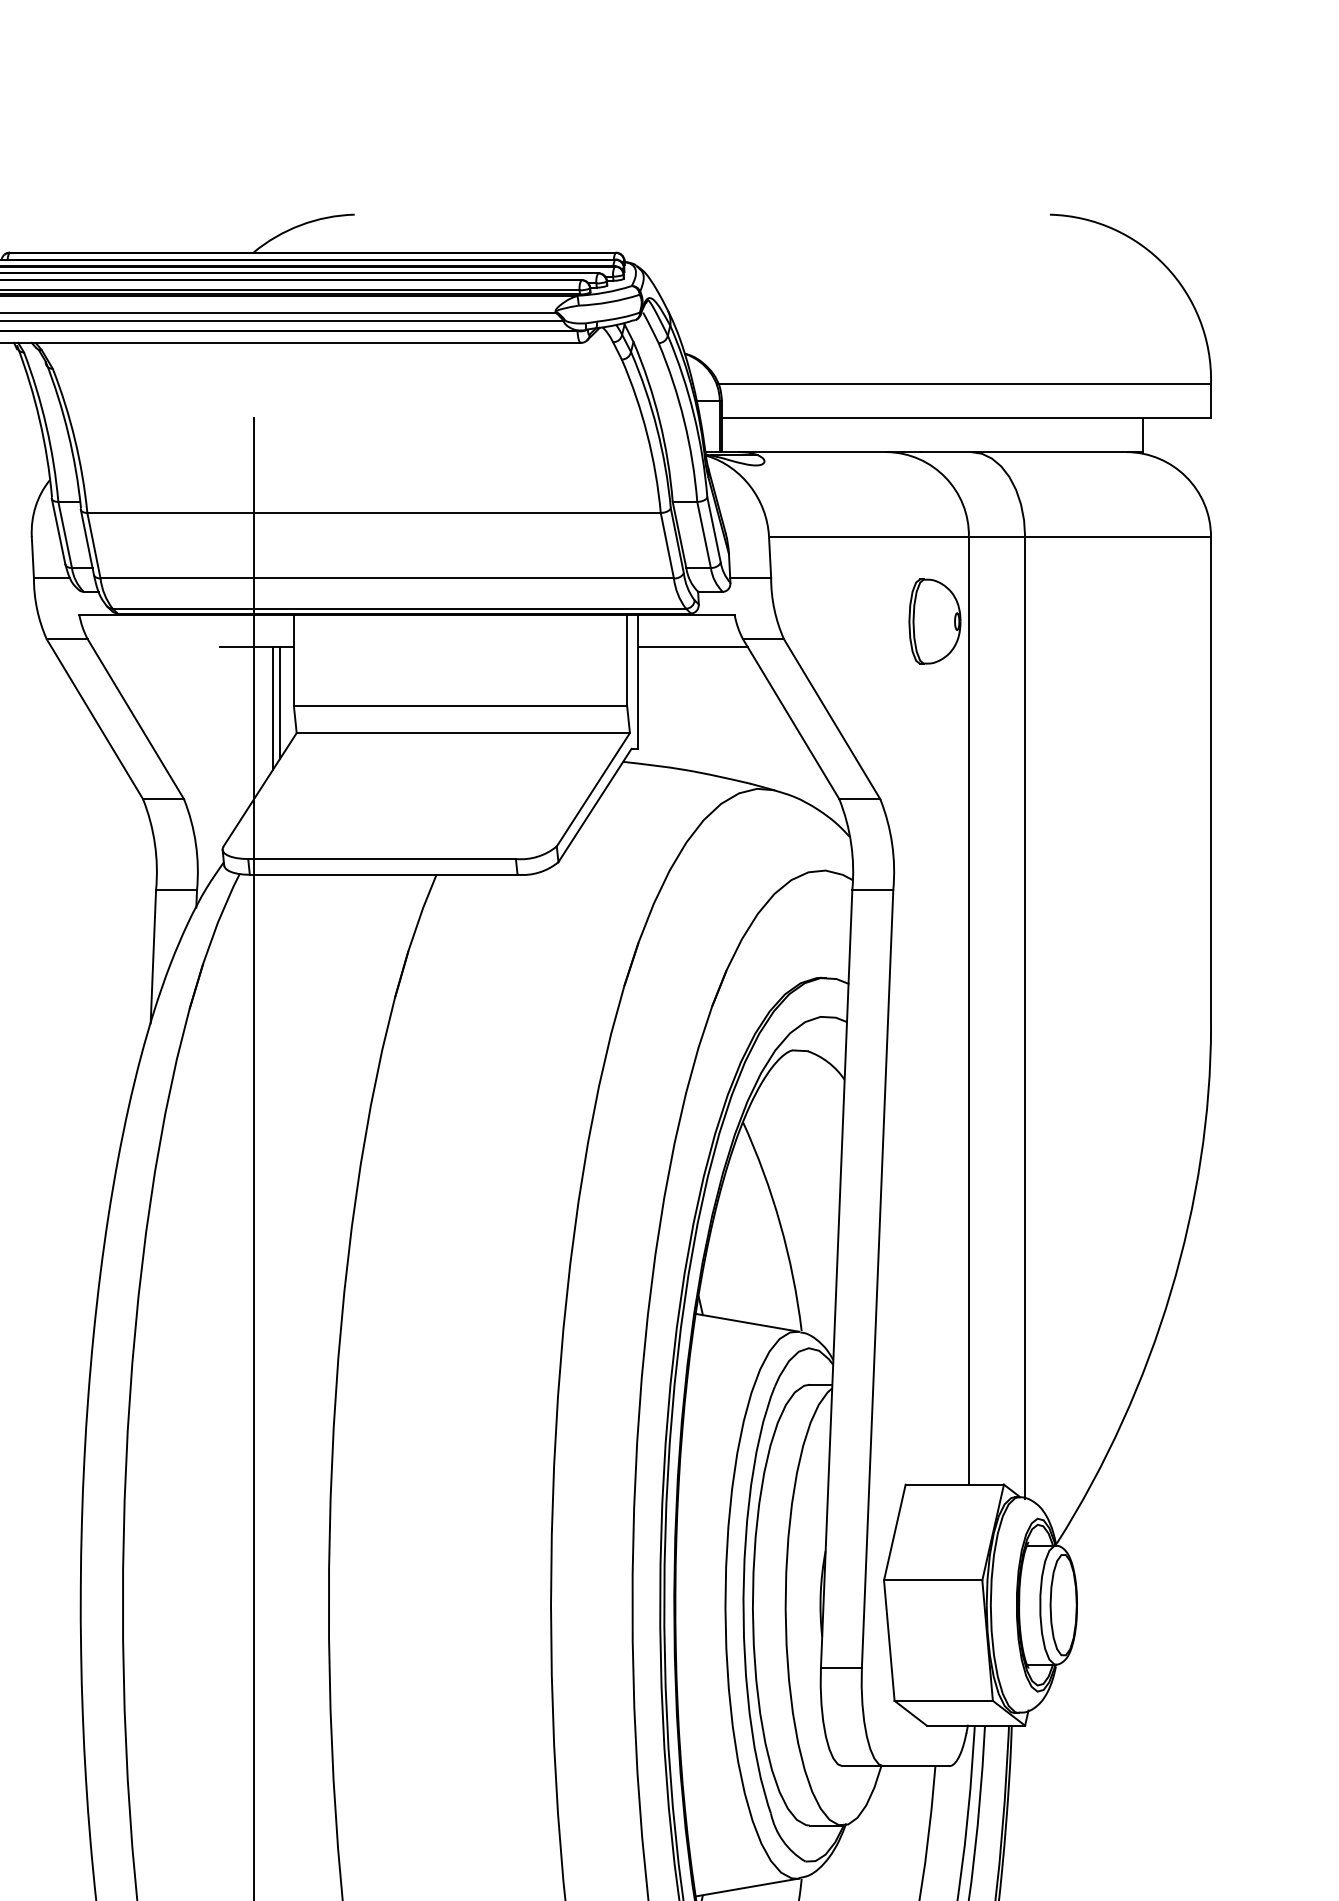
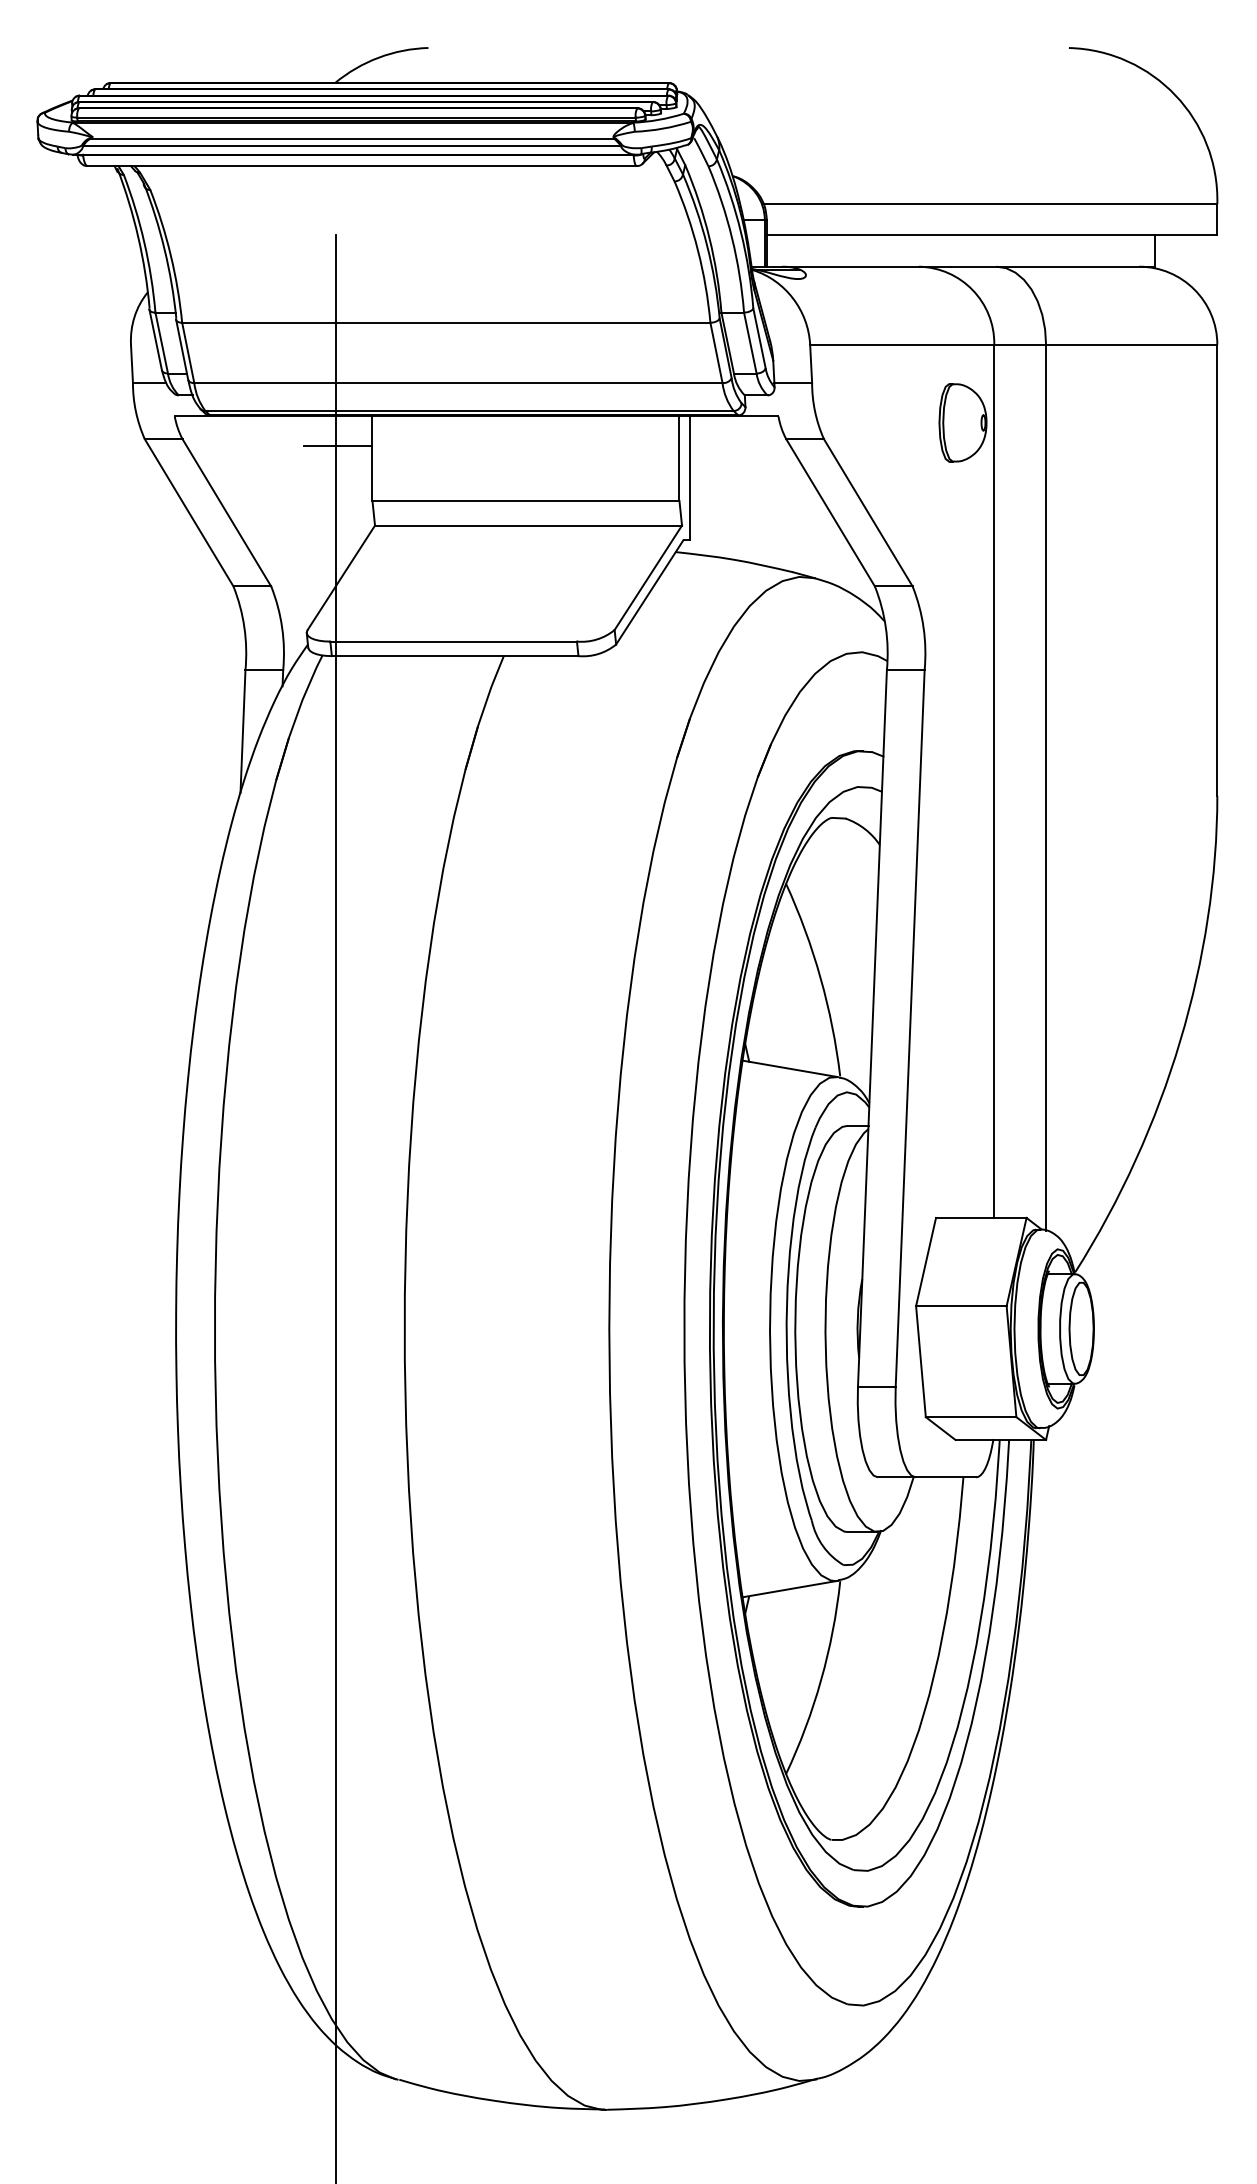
line: (692, 647) -> (739, 446), removed
line: (279, 702) -> (359, 497), removed
line: (272, 708) -> (352, 502), removed

